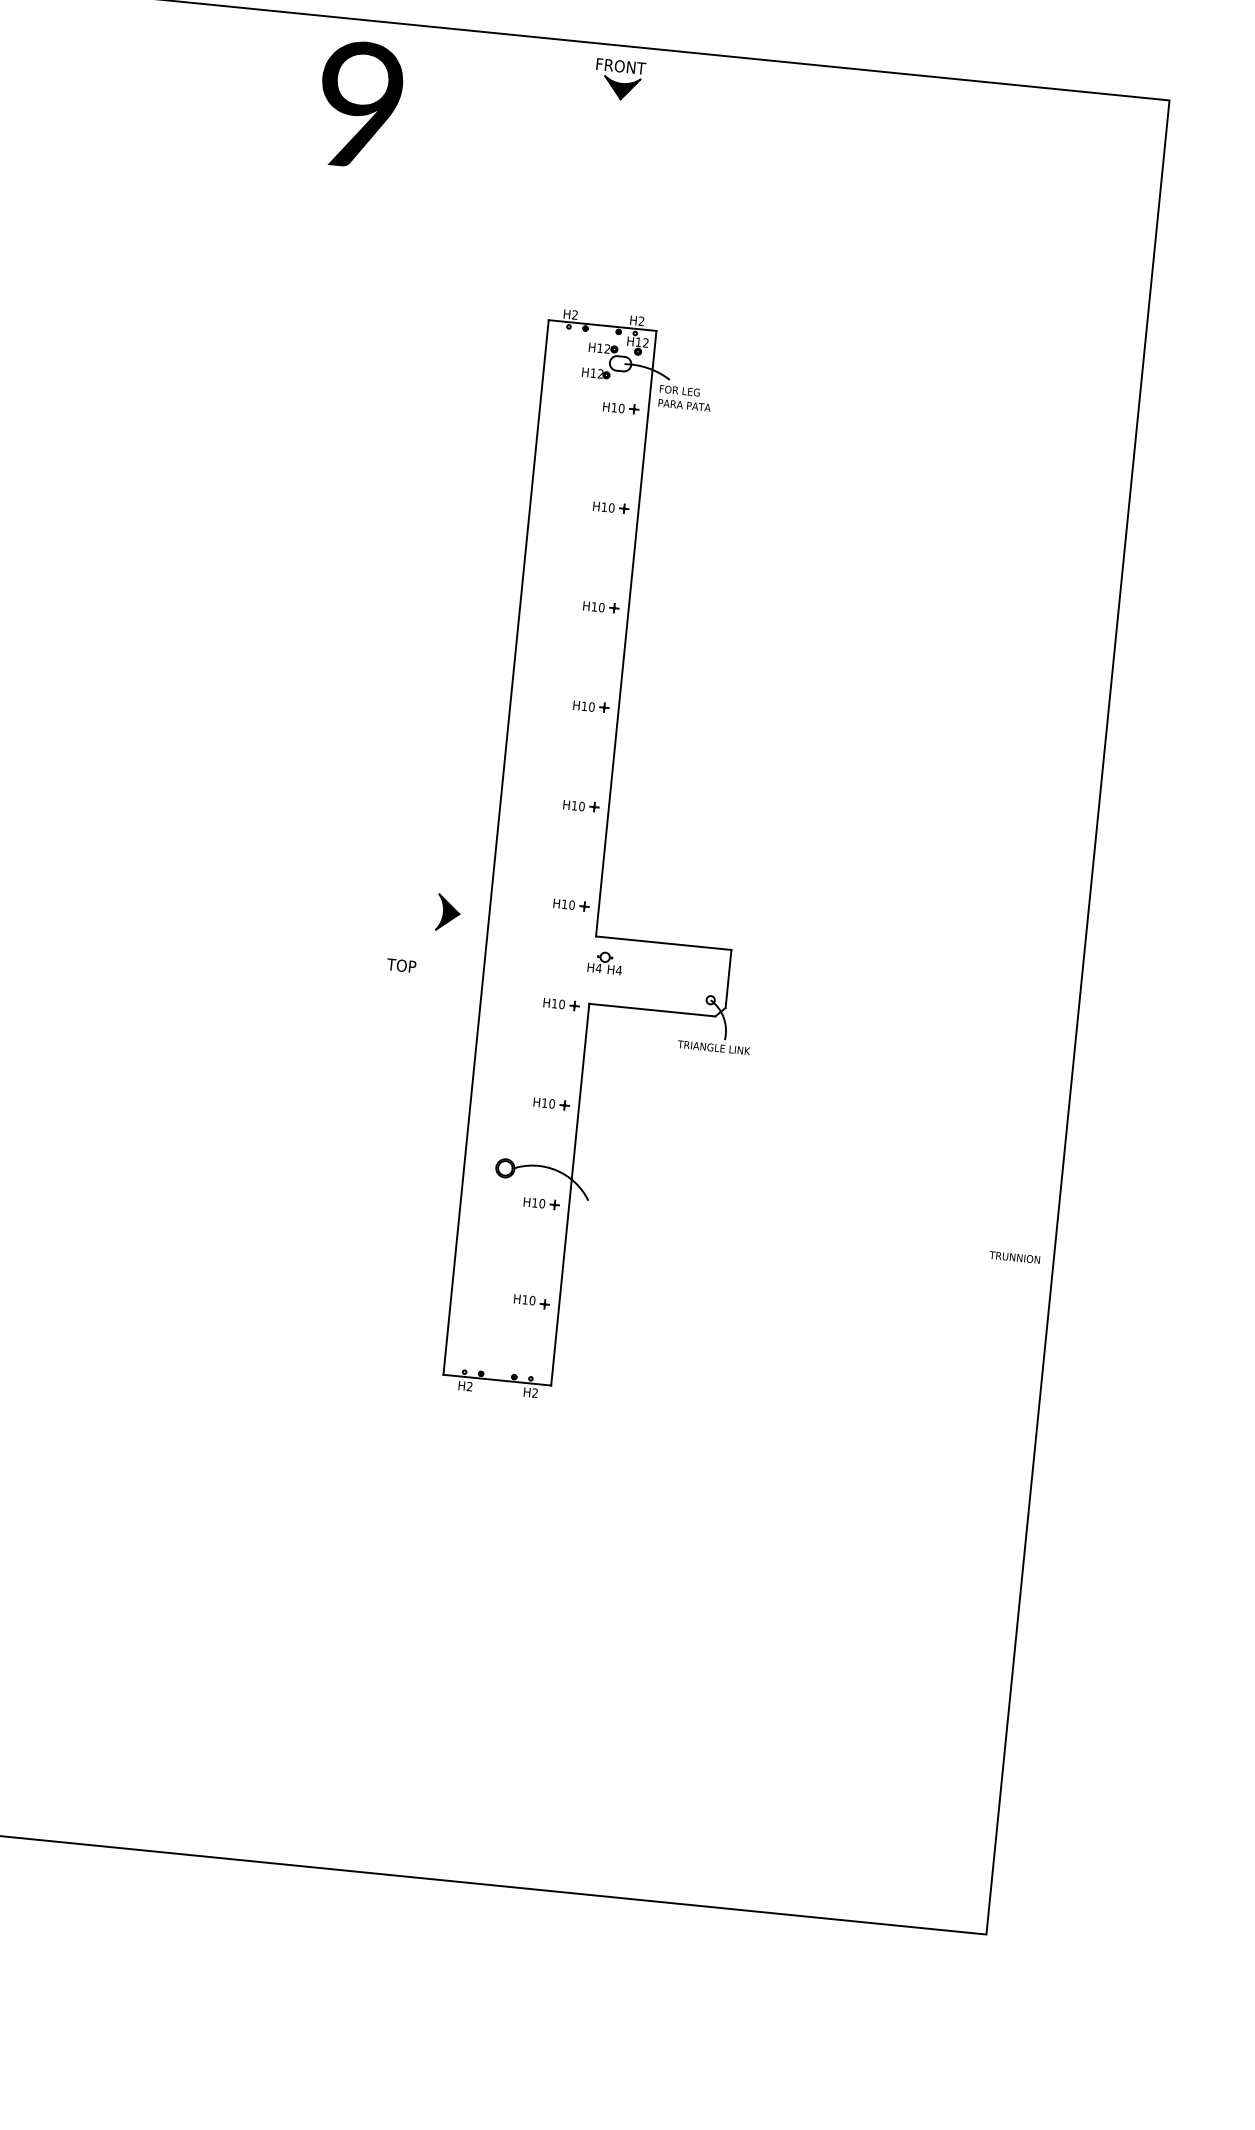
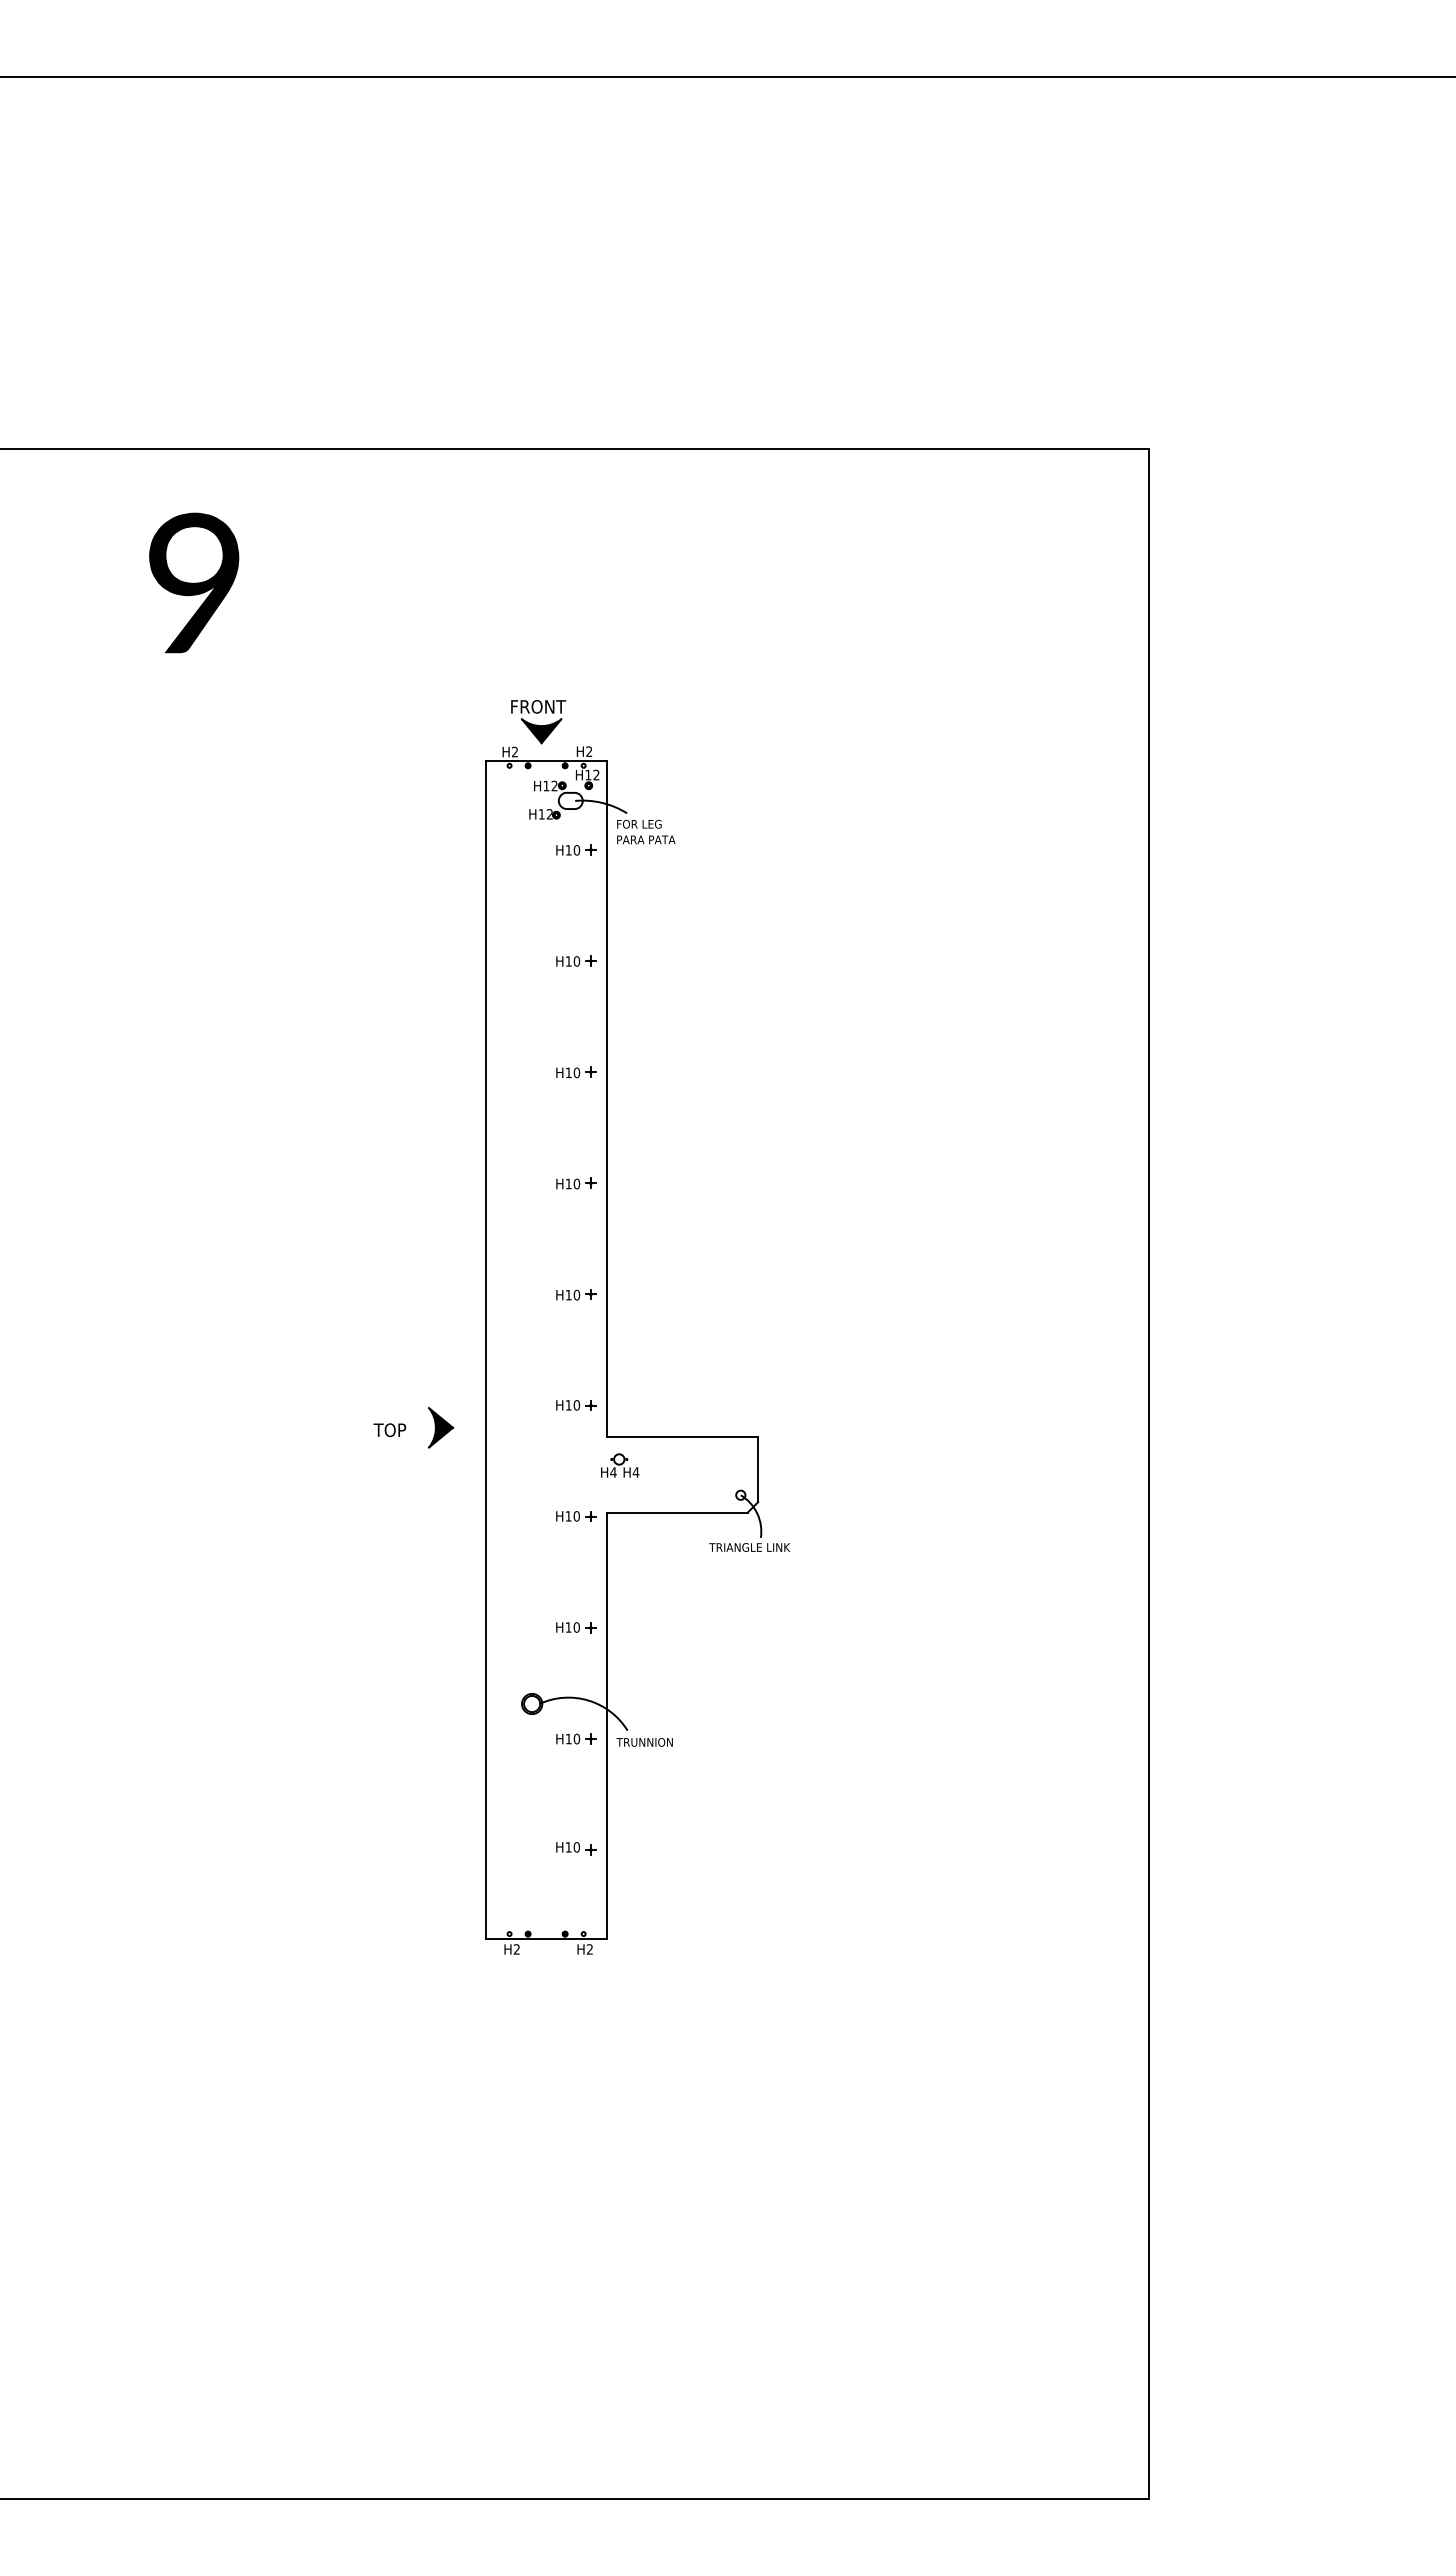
part: (619, 80) -> (538, 722), moved
text: (360, 104) -> (194, 582), moved
text: (401, 965) -> (389, 1430), moved
text: (1014, 1257) -> (644, 1742), moved

